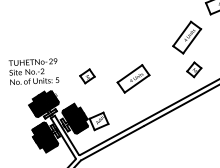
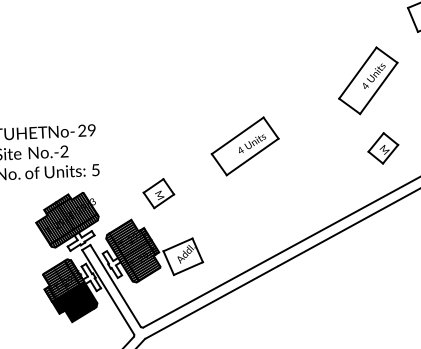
part: (87, 76) -> (158, 193), moved
part: (133, 78) -> (245, 145), moved

